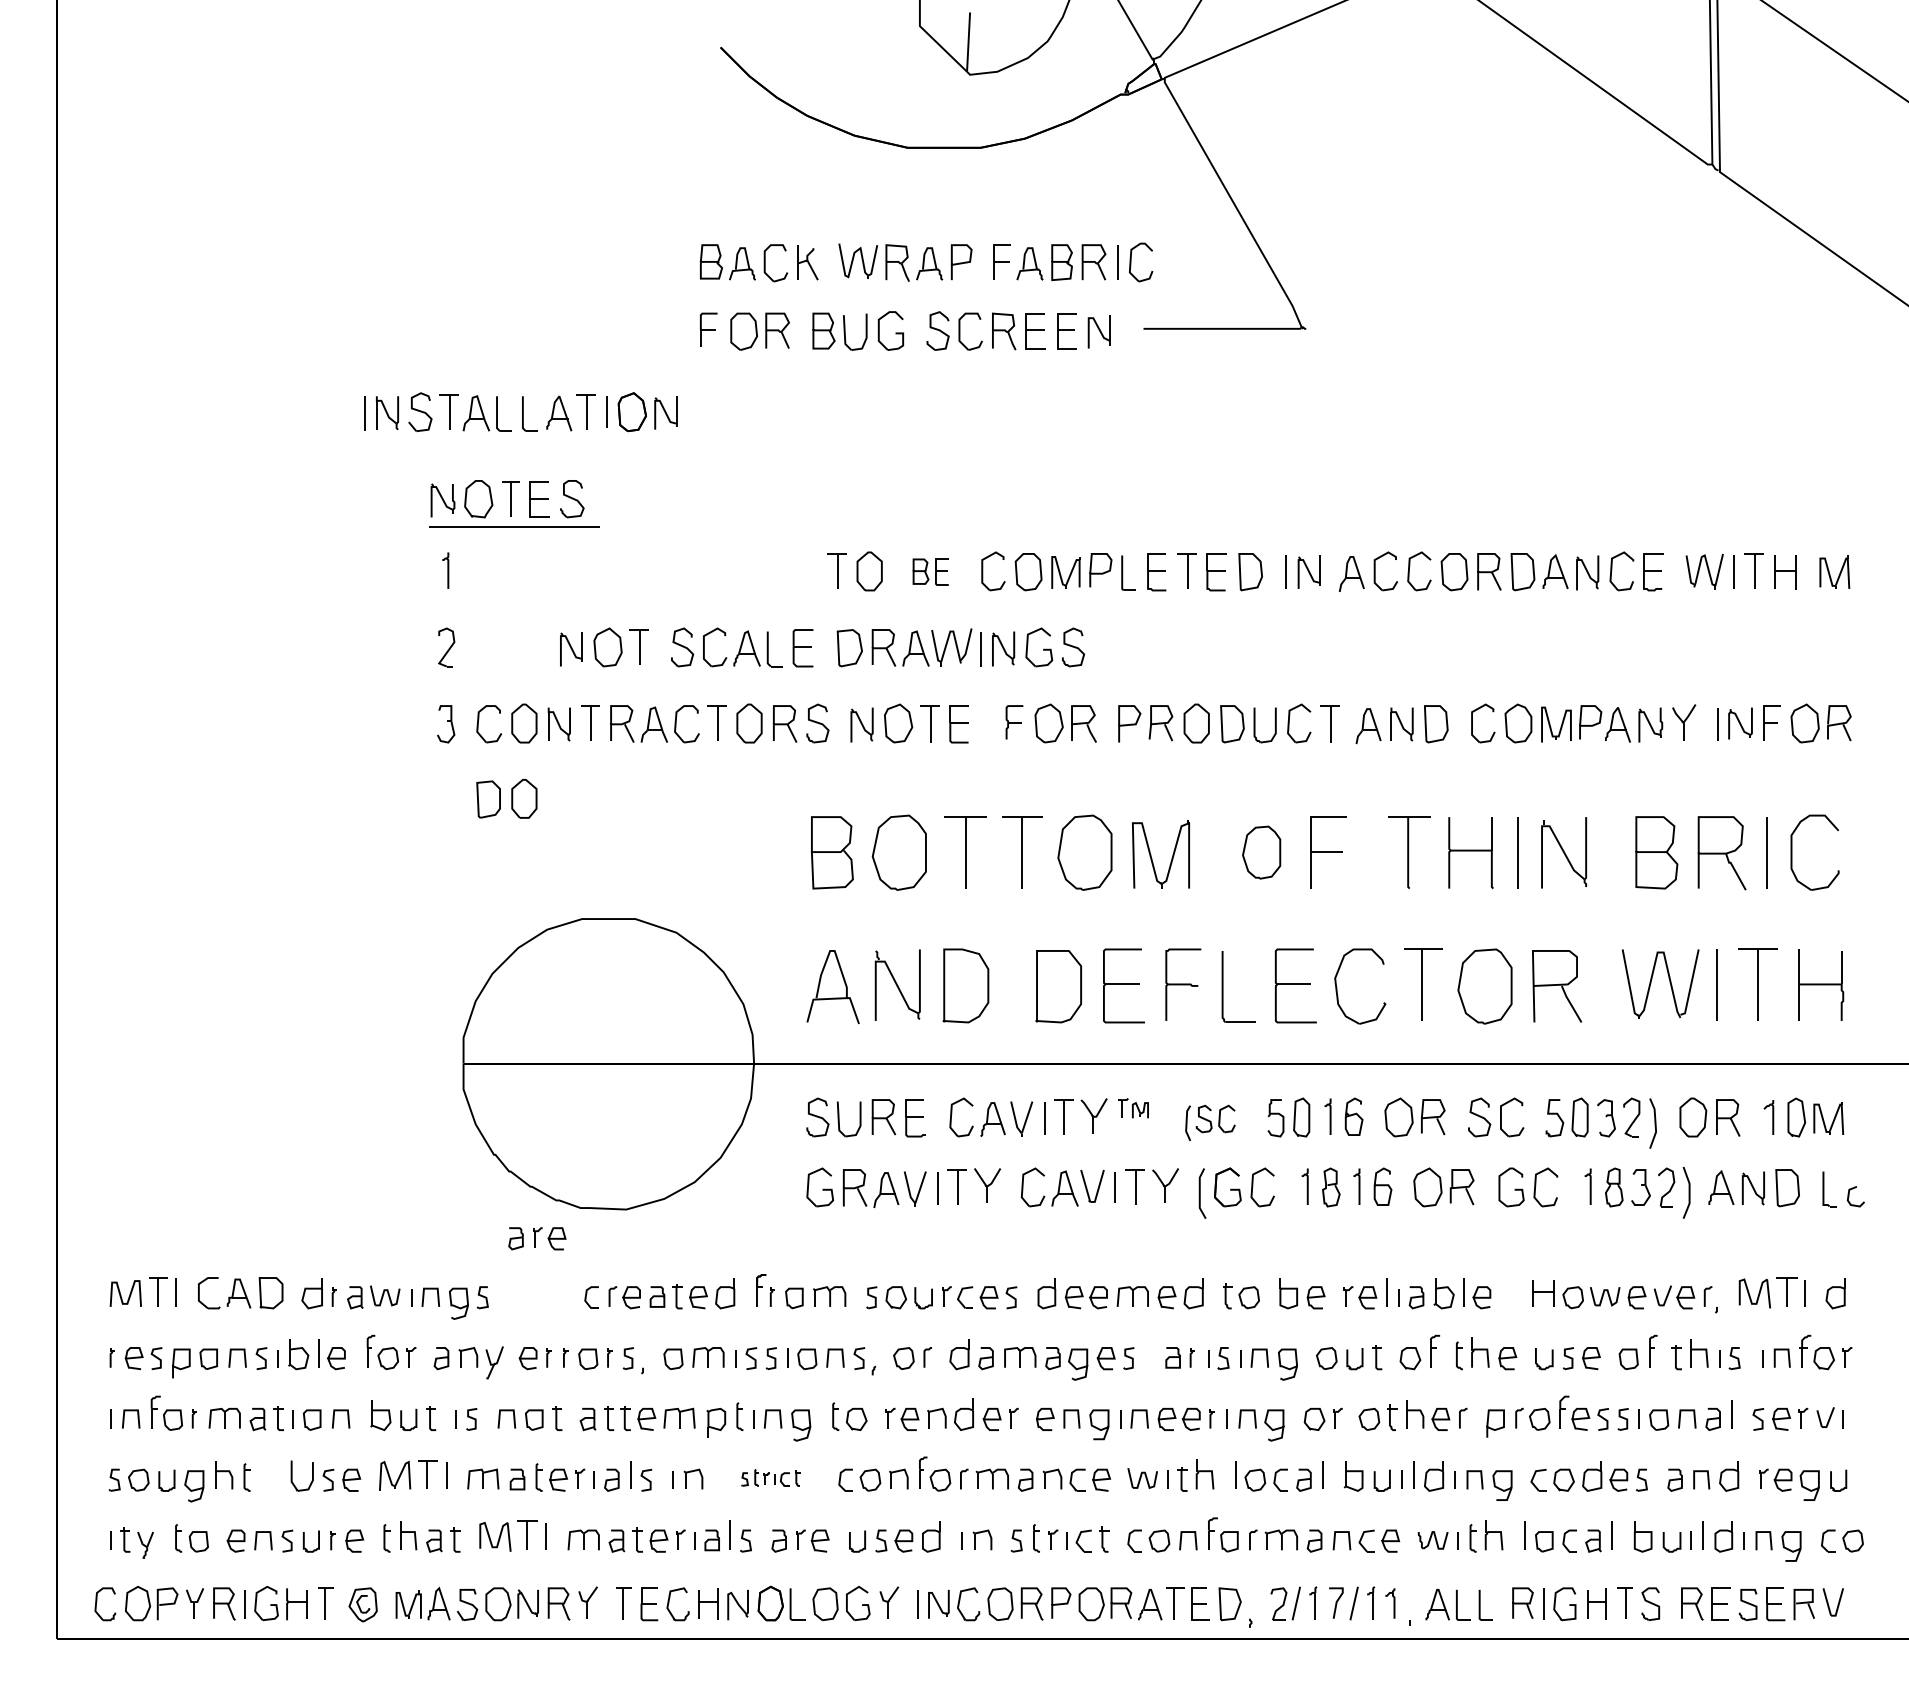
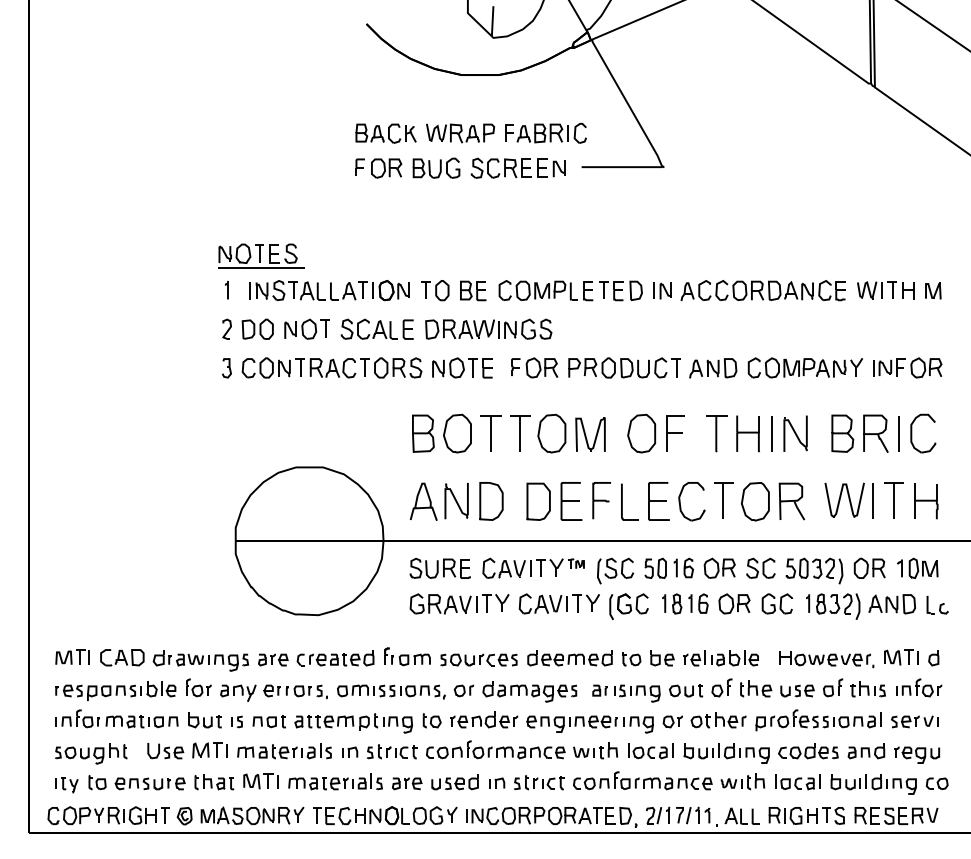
part: (520, 412) -> (329, 290), moved
part: (930, 571) -> (473, 290), size x1.43
part: (506, 797) -> (257, 328), moved
part: (1261, 852) -> (641, 433), size x1.43
part: (1210, 1121) -> (615, 570), size x1.43
part: (537, 1237) -> (273, 659), moved
part: (769, 1477) -> (391, 751), size x1.67

